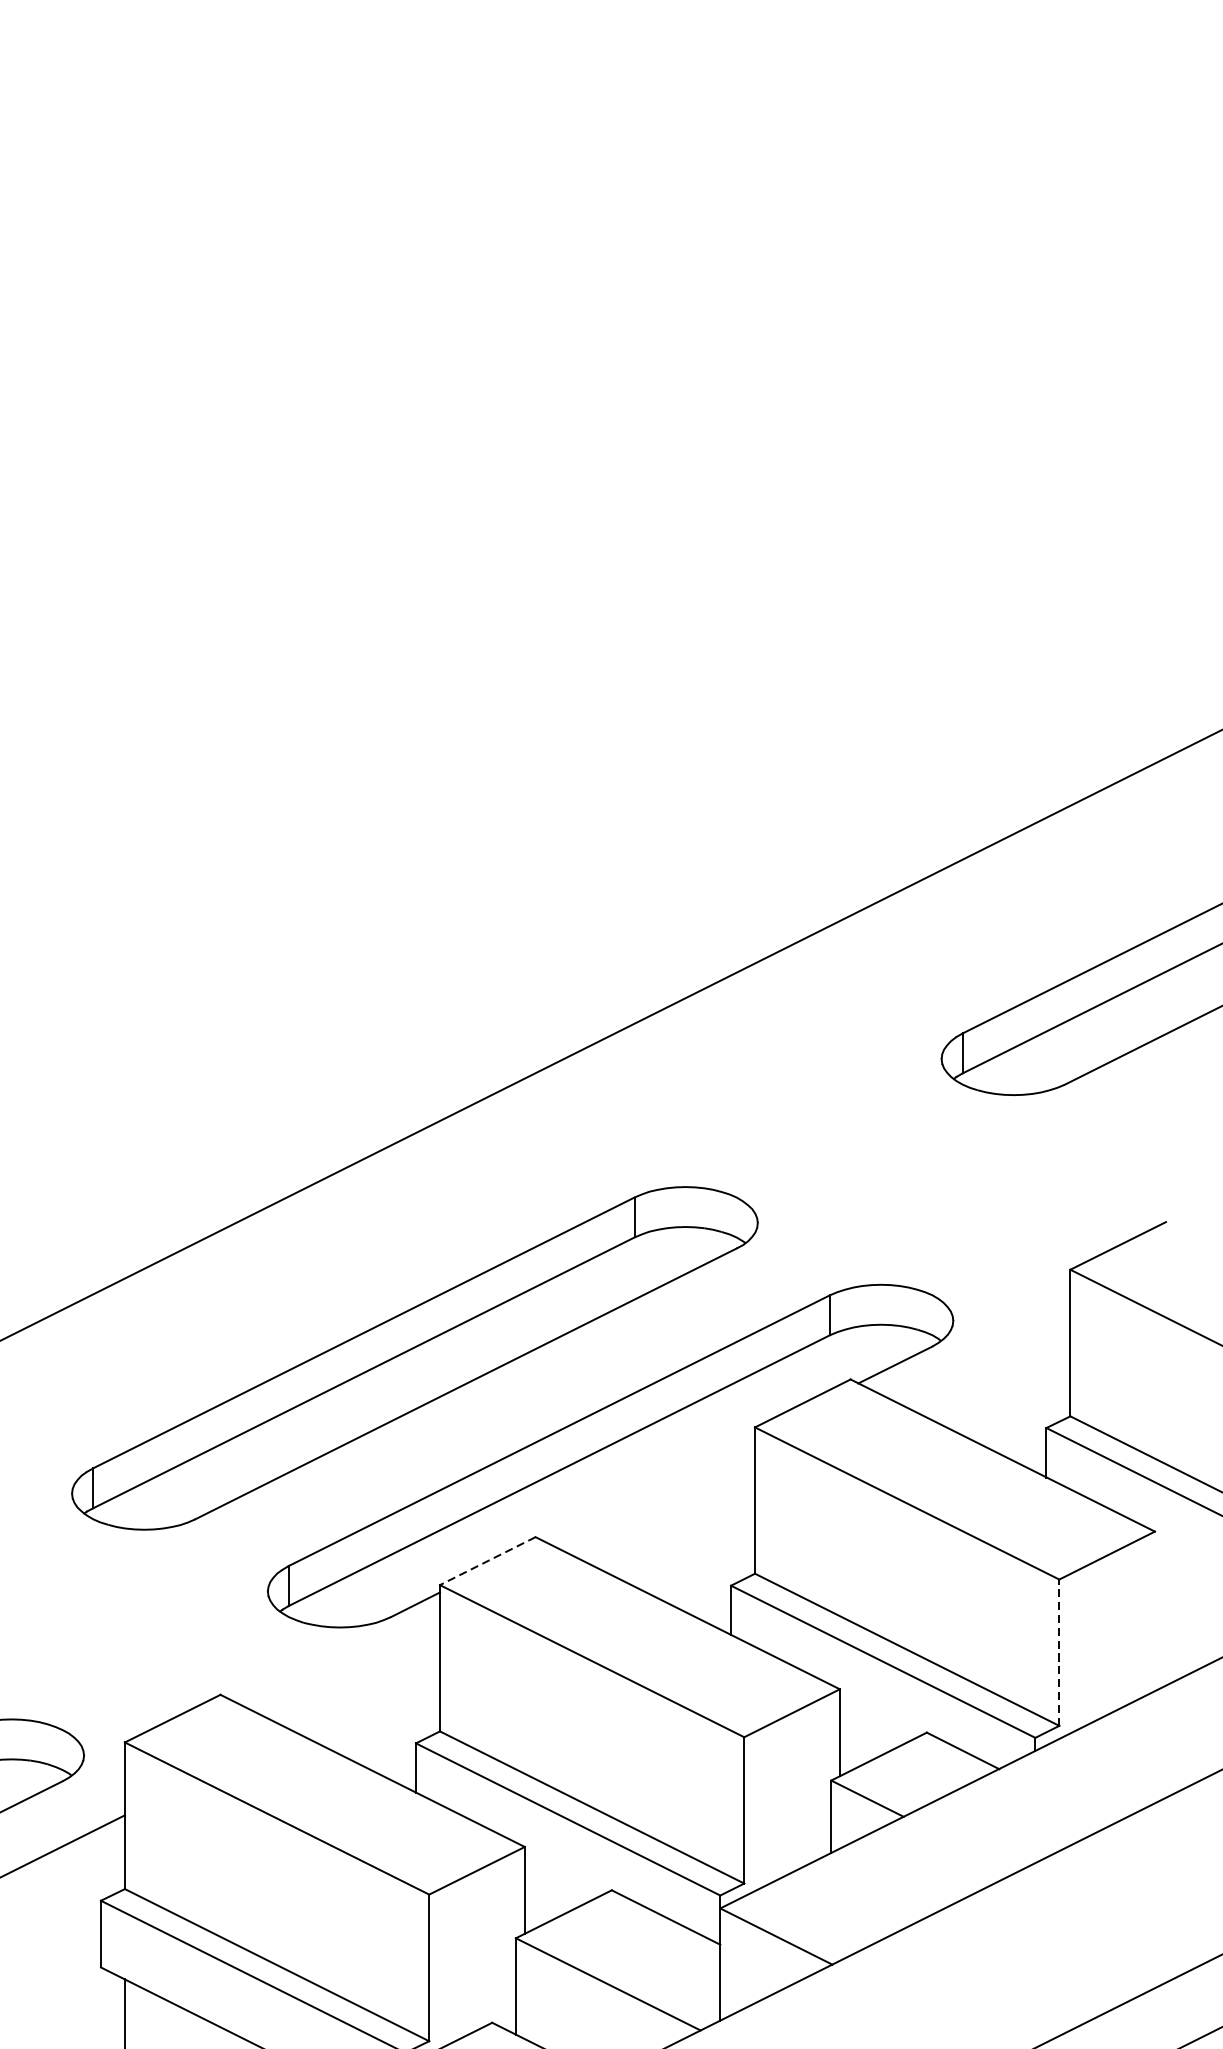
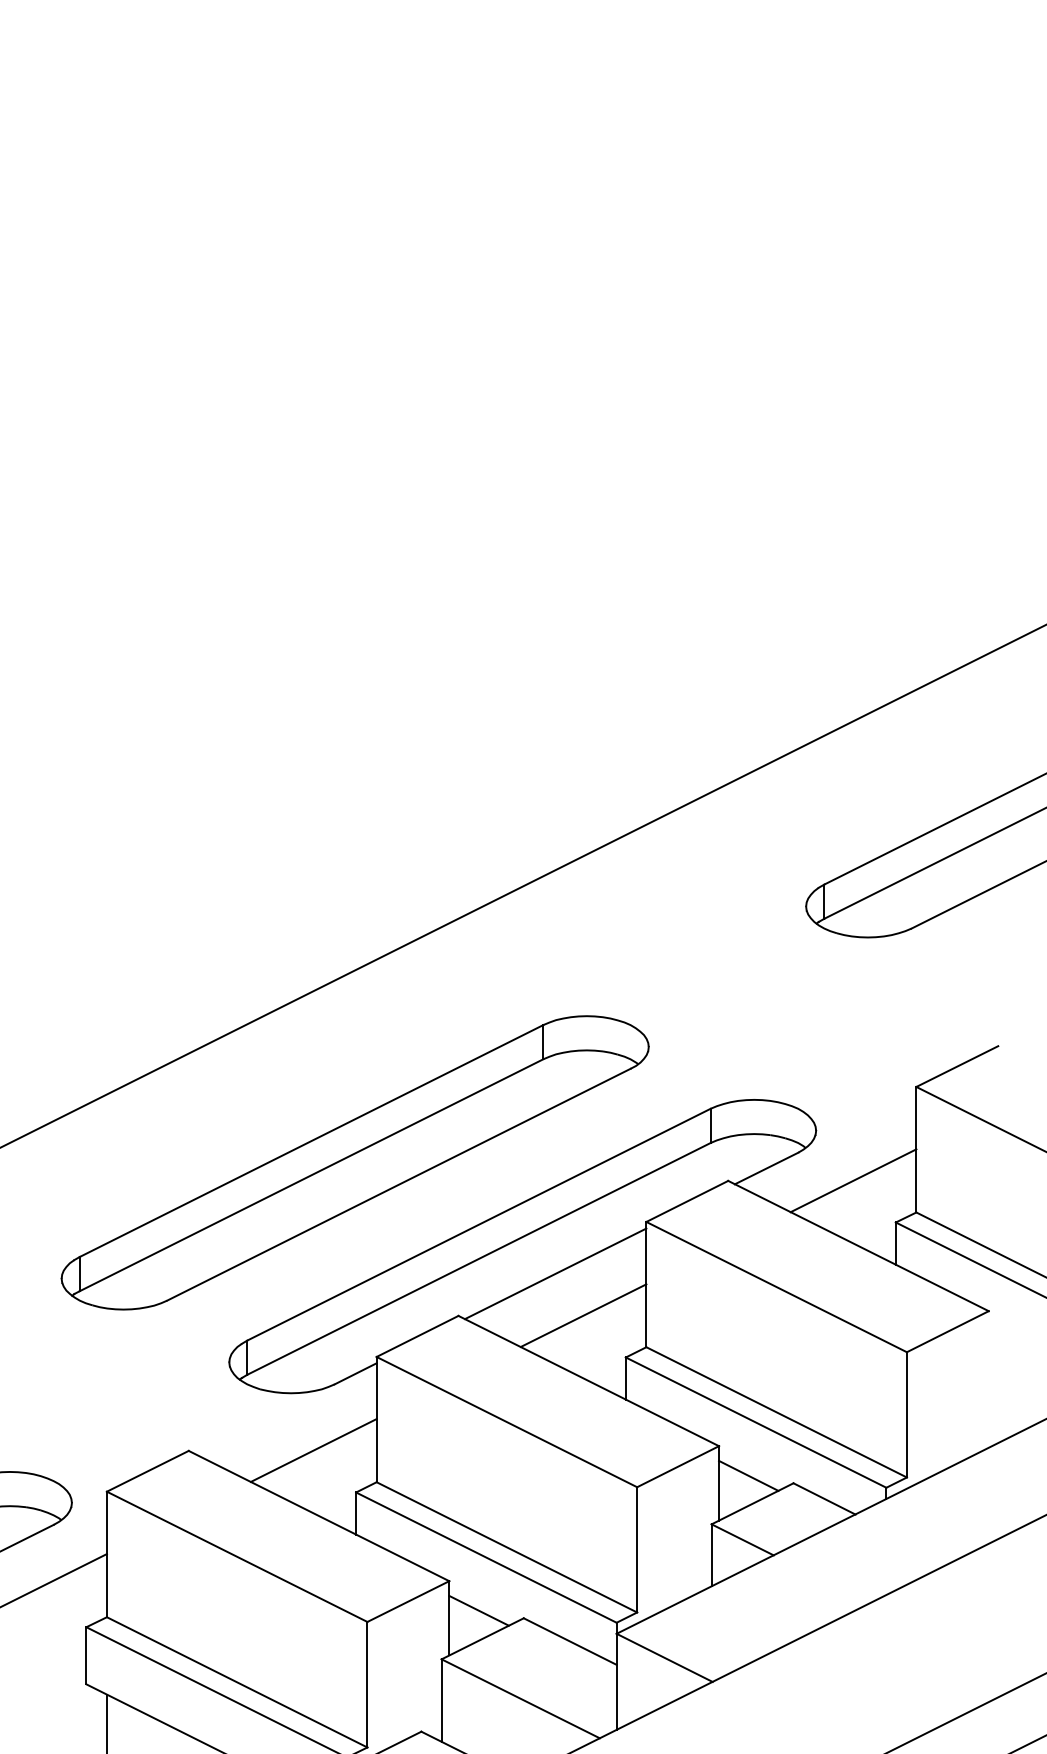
line: (996, 1378) -> (853, 1180), added
line: (648, 1487) -> (555, 1273), added
line: (681, 1536) -> (583, 1315), added
line: (487, 1561) -> (417, 1336), dashed -> solid
line: (1058, 1652) -> (906, 1414), dashed -> solid
line: (366, 1694) -> (313, 1450), added
line: (874, 1723) -> (748, 1475), added
line: (558, 1881) -> (478, 1610), added

